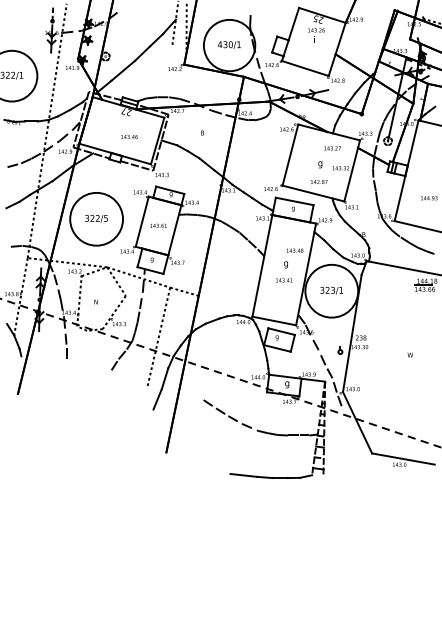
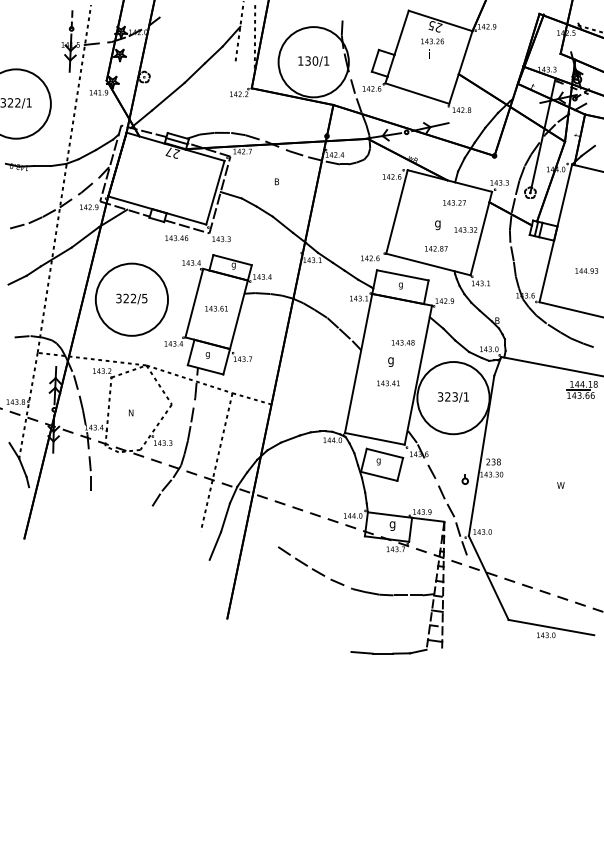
text: (219, 44) -> (300, 60), 430/1 -> 130/1
text: (129, 137) -> (176, 238), moved
line: (244, 475) -> (333, 650), removed

